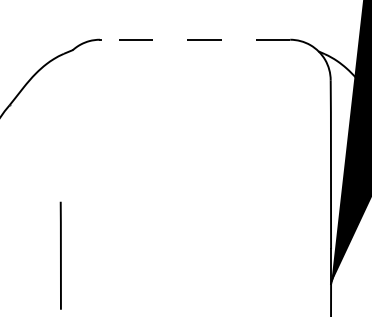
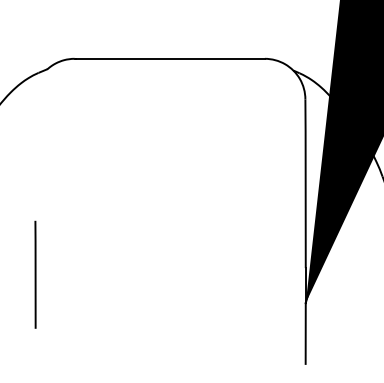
line: (194, 39) -> (169, 58), dashed -> solid

